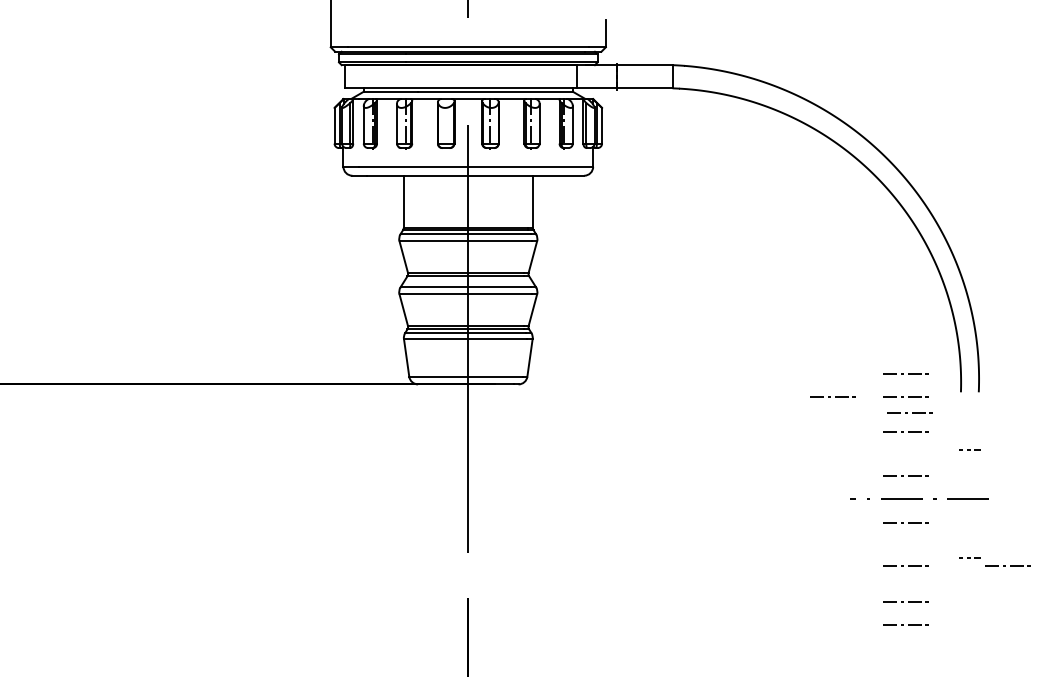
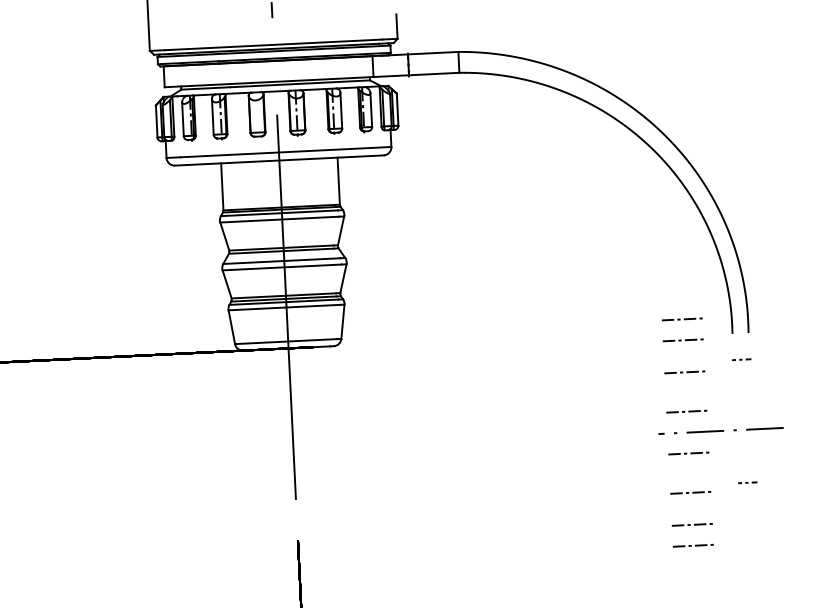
line: (830, 396) -> (615, 343), removed
line: (907, 412) -> (685, 354), removed
line: (969, 449) -> (741, 358), moved
line: (919, 498) -> (721, 430), moved
line: (1005, 565) -> (780, 487), removed

